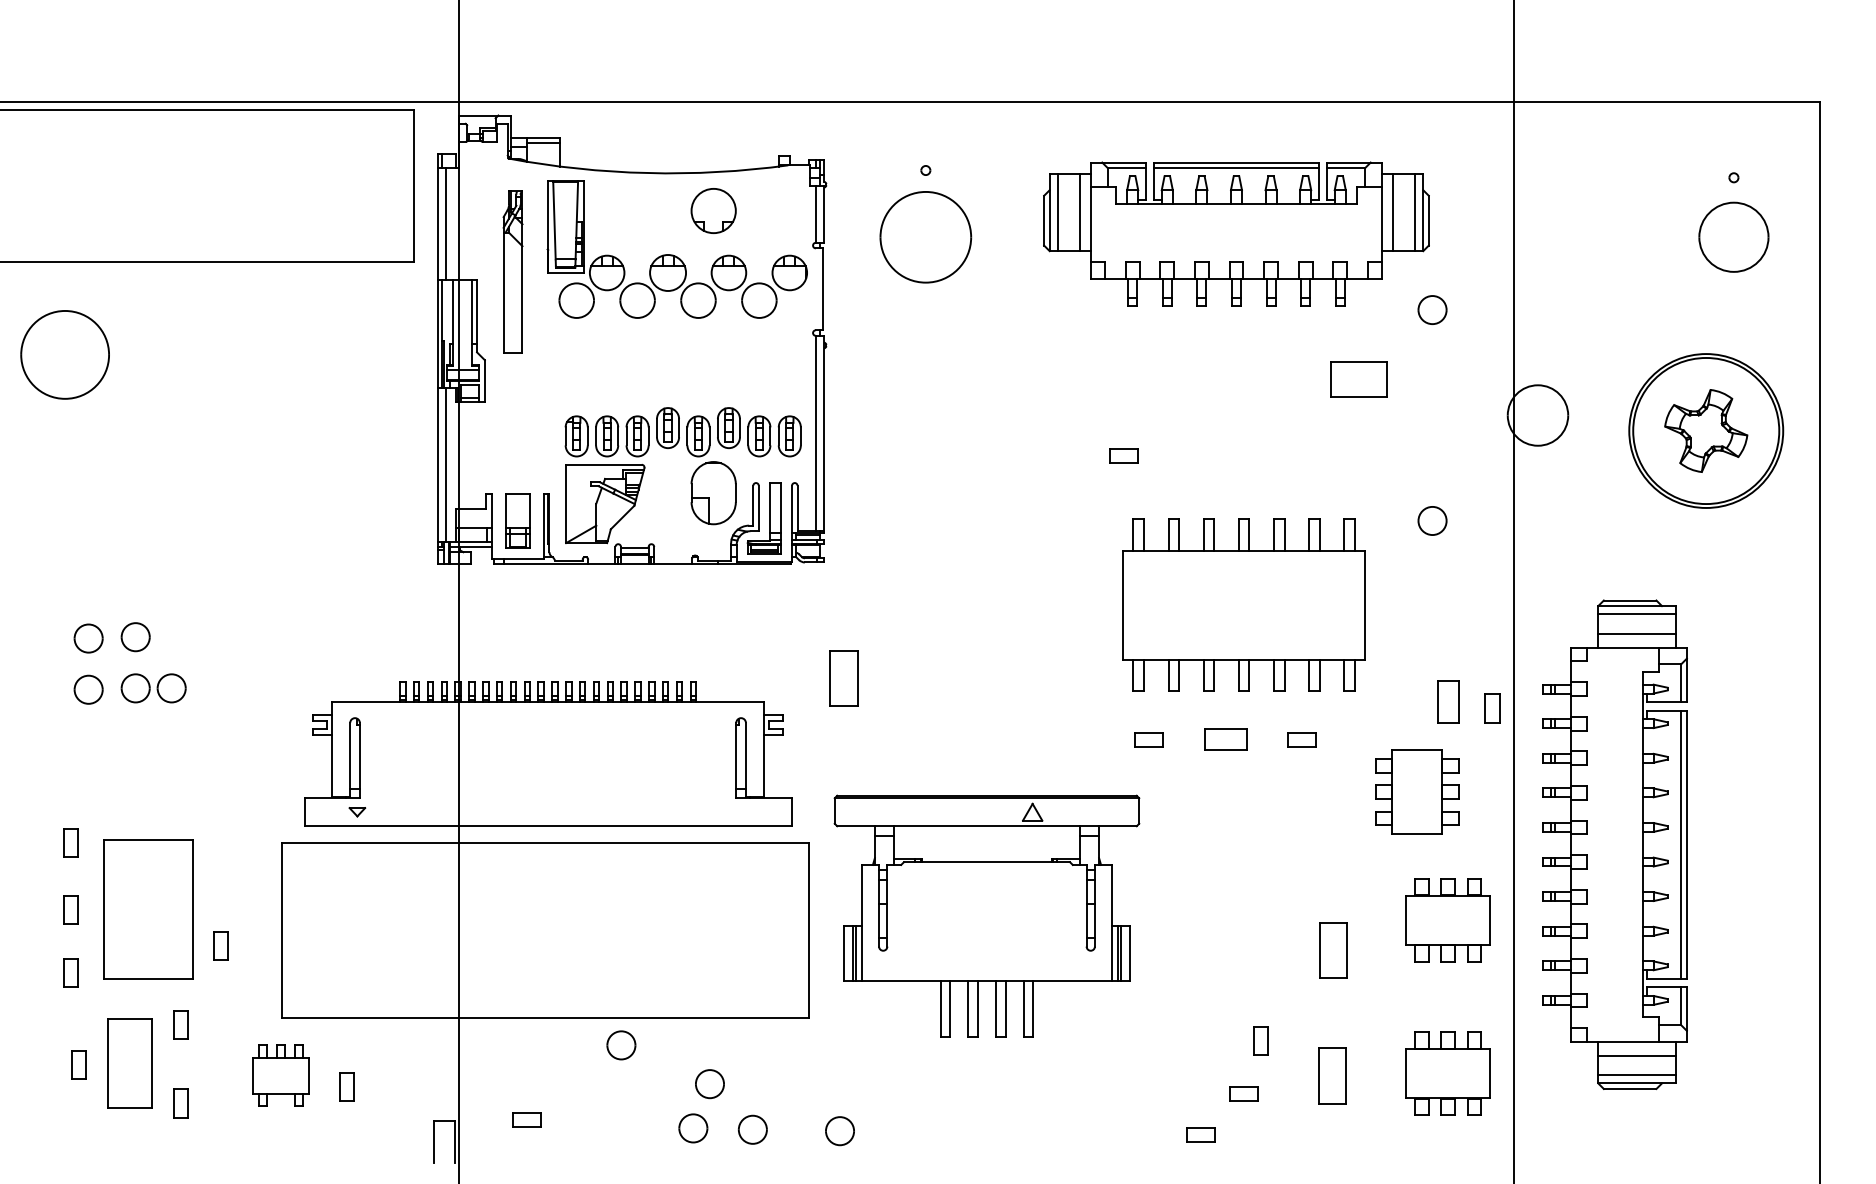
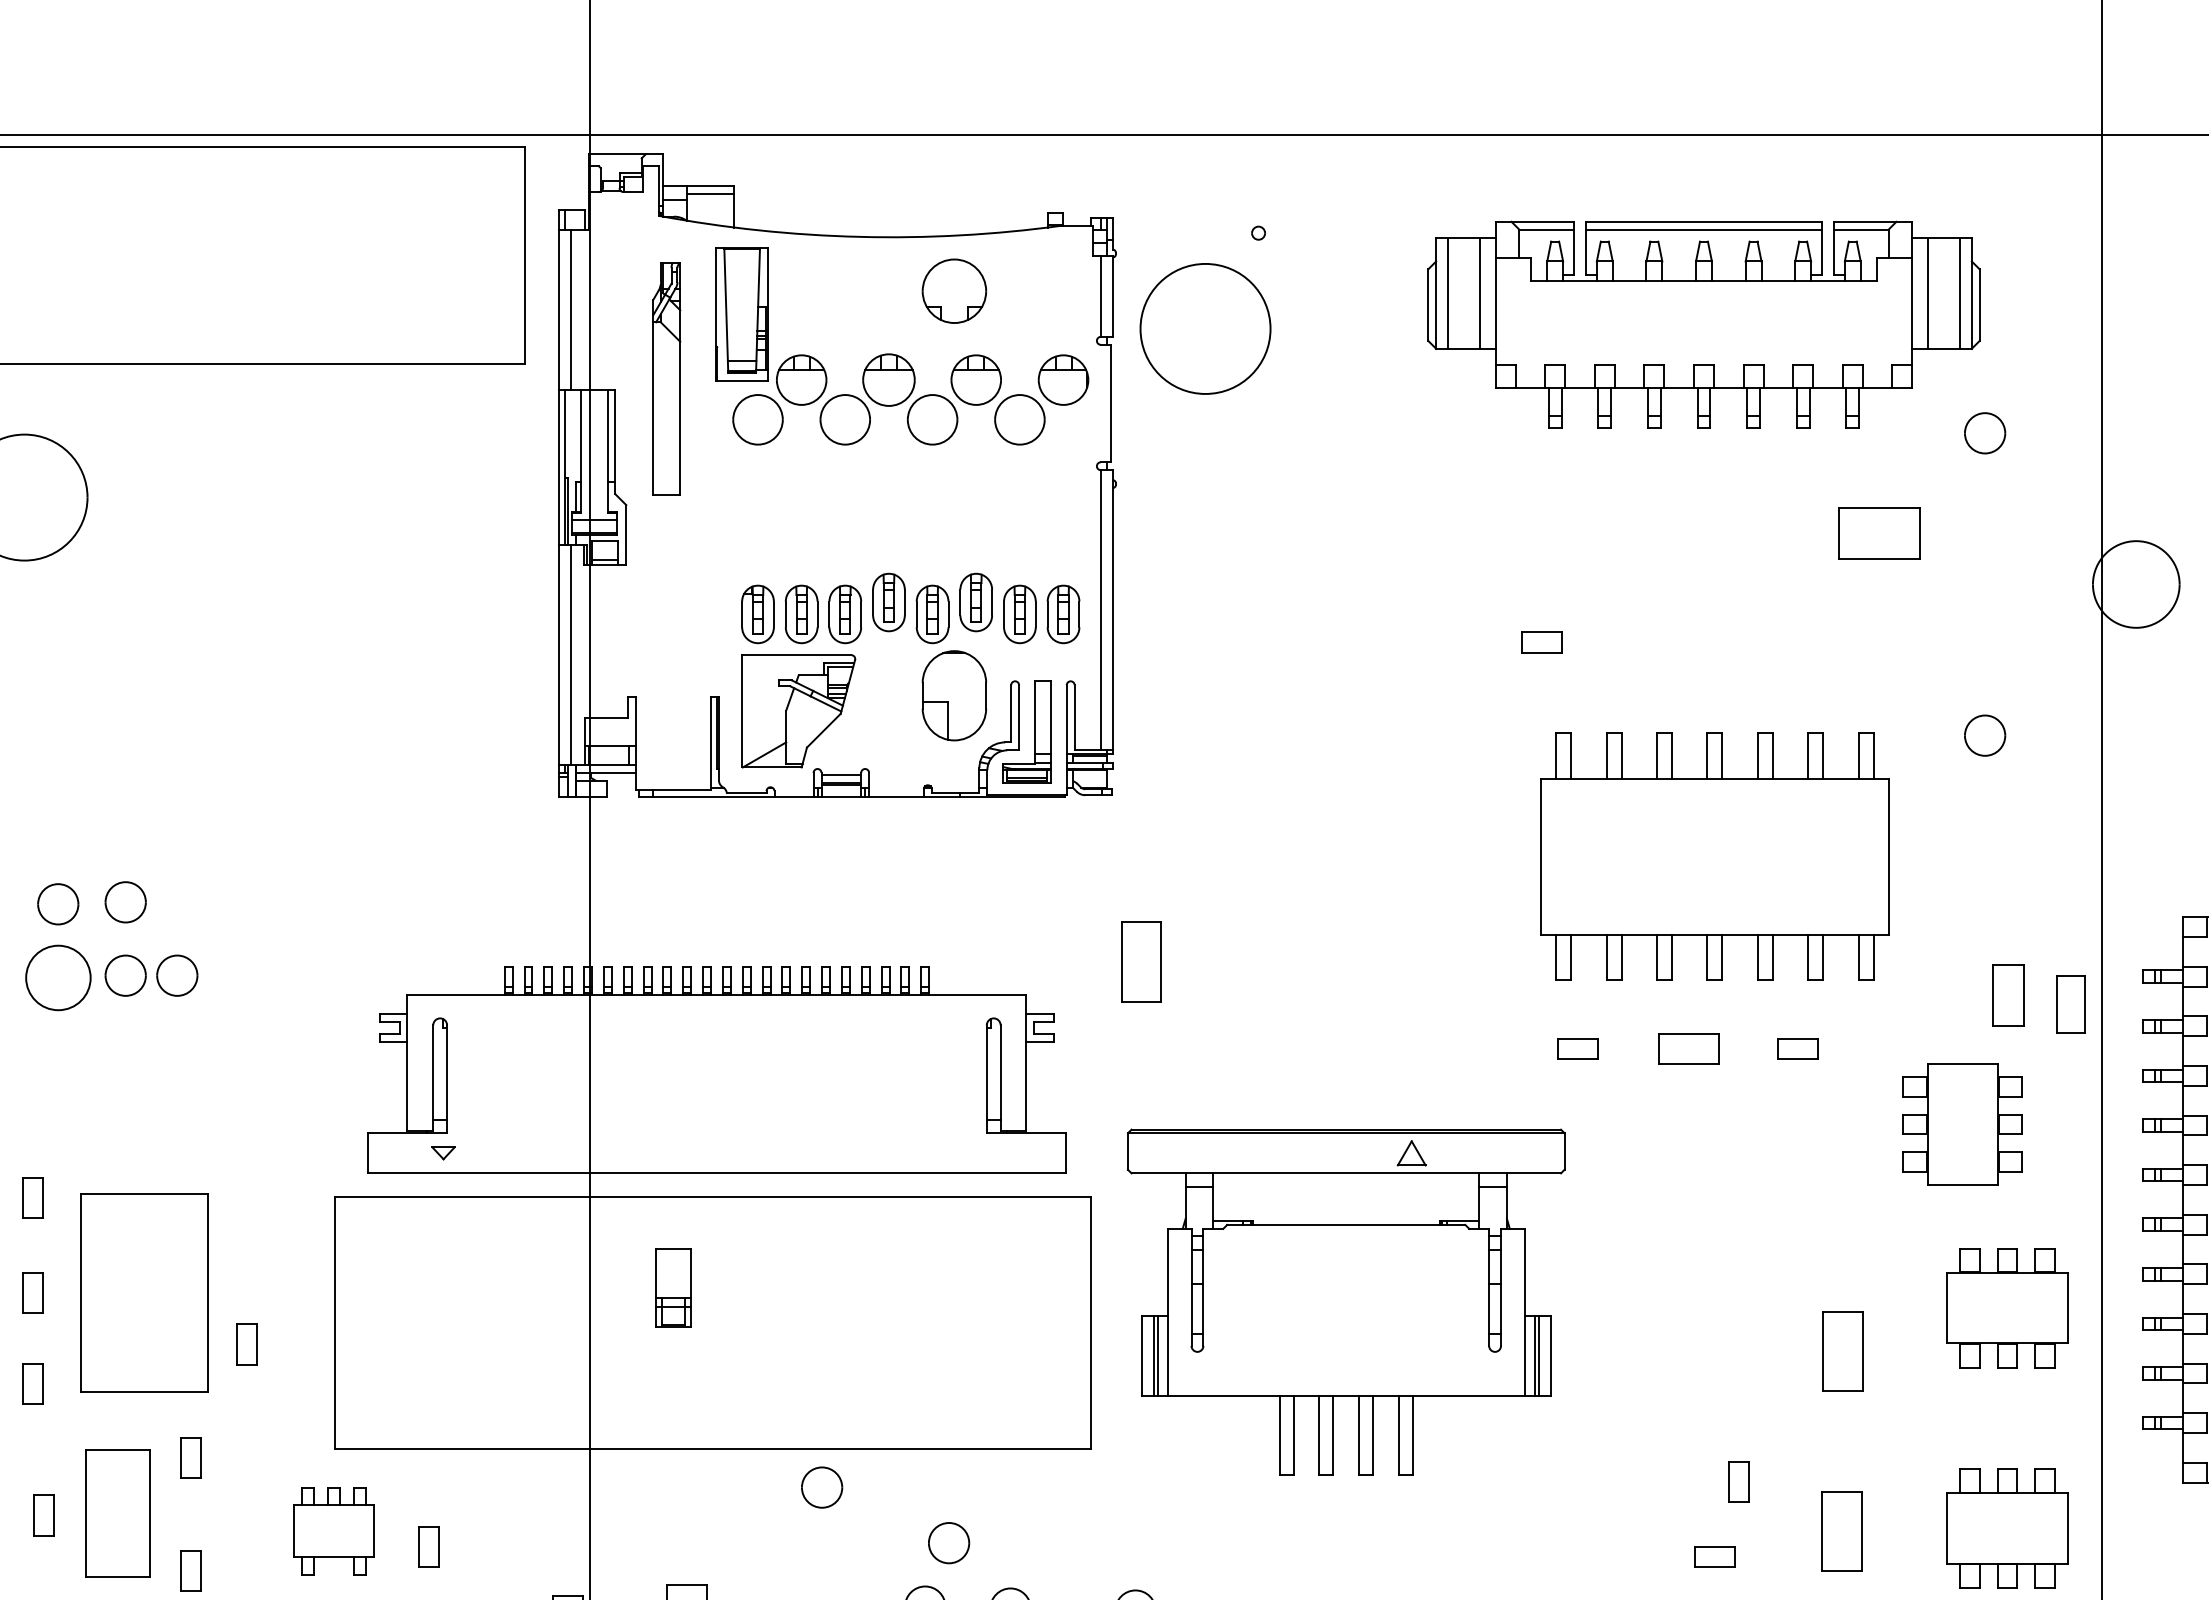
part: (925, 237) -> (1205, 329), moved
part: (517, 520) -> (673, 1287), moved
part: (88, 689) -> (58, 977), size x1.6
part: (1492, 708) -> (2071, 1004), size x1.4

